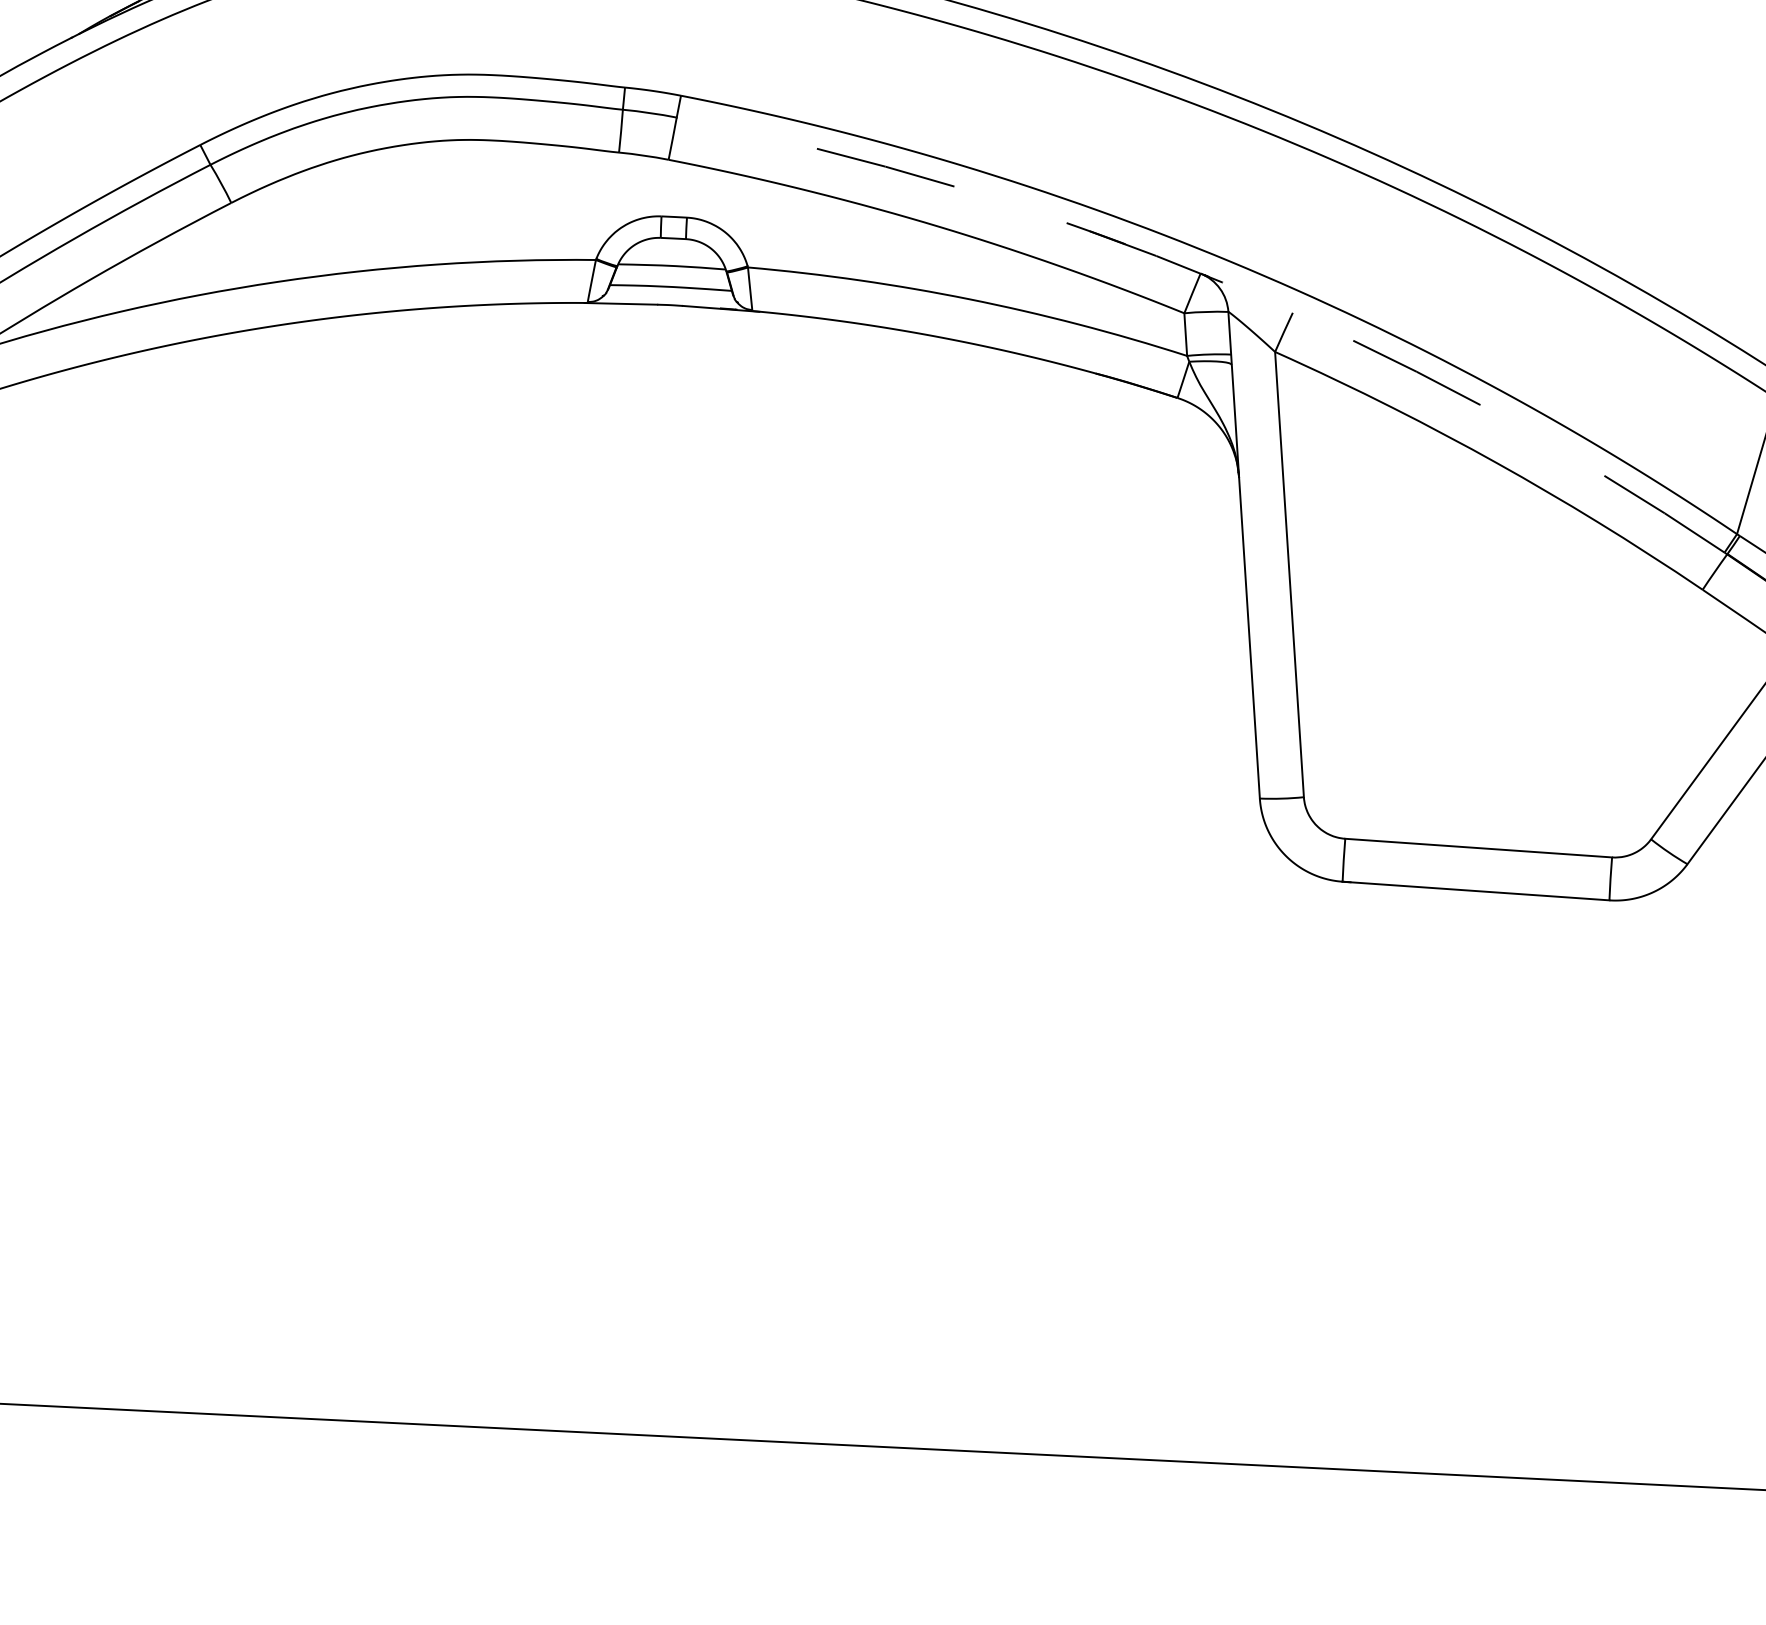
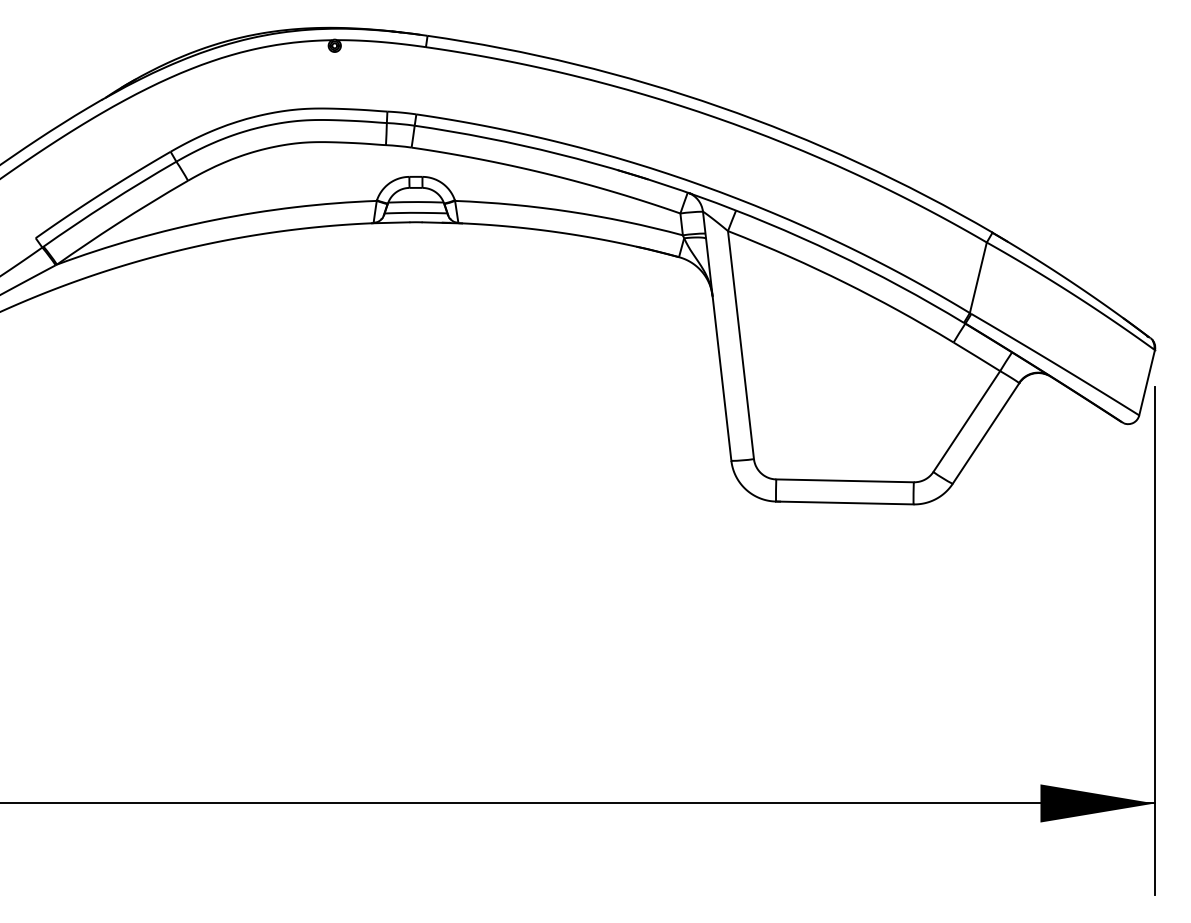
arc: (1223, 282) -> (699, 196), dashed -> solid

